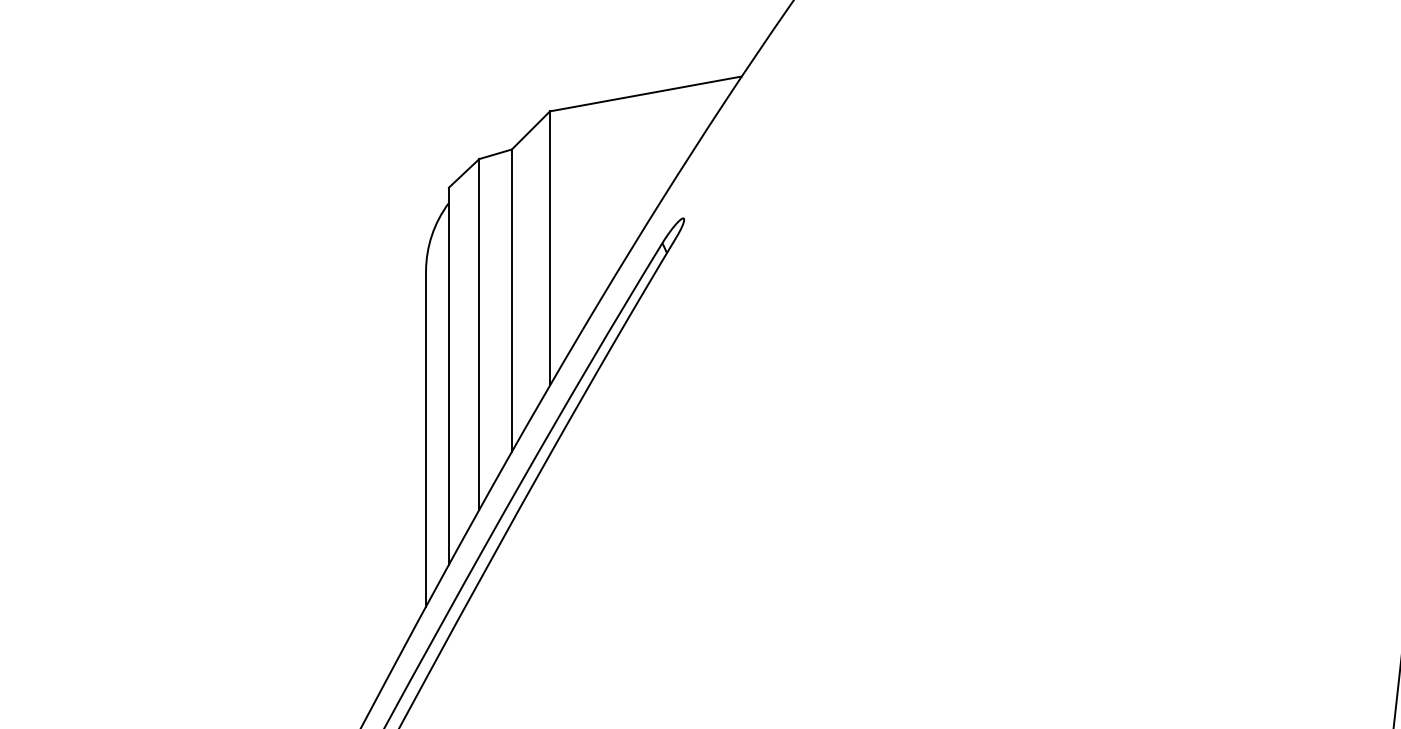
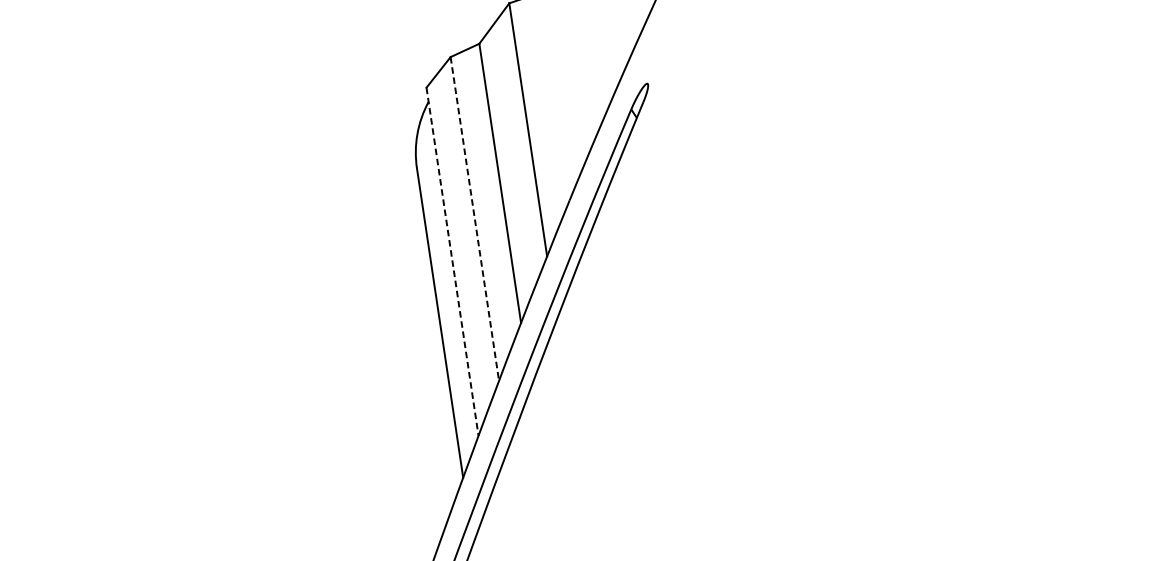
line: (479, 334) -> (474, 219), solid -> dashed
line: (448, 376) -> (452, 262), solid -> dashed

